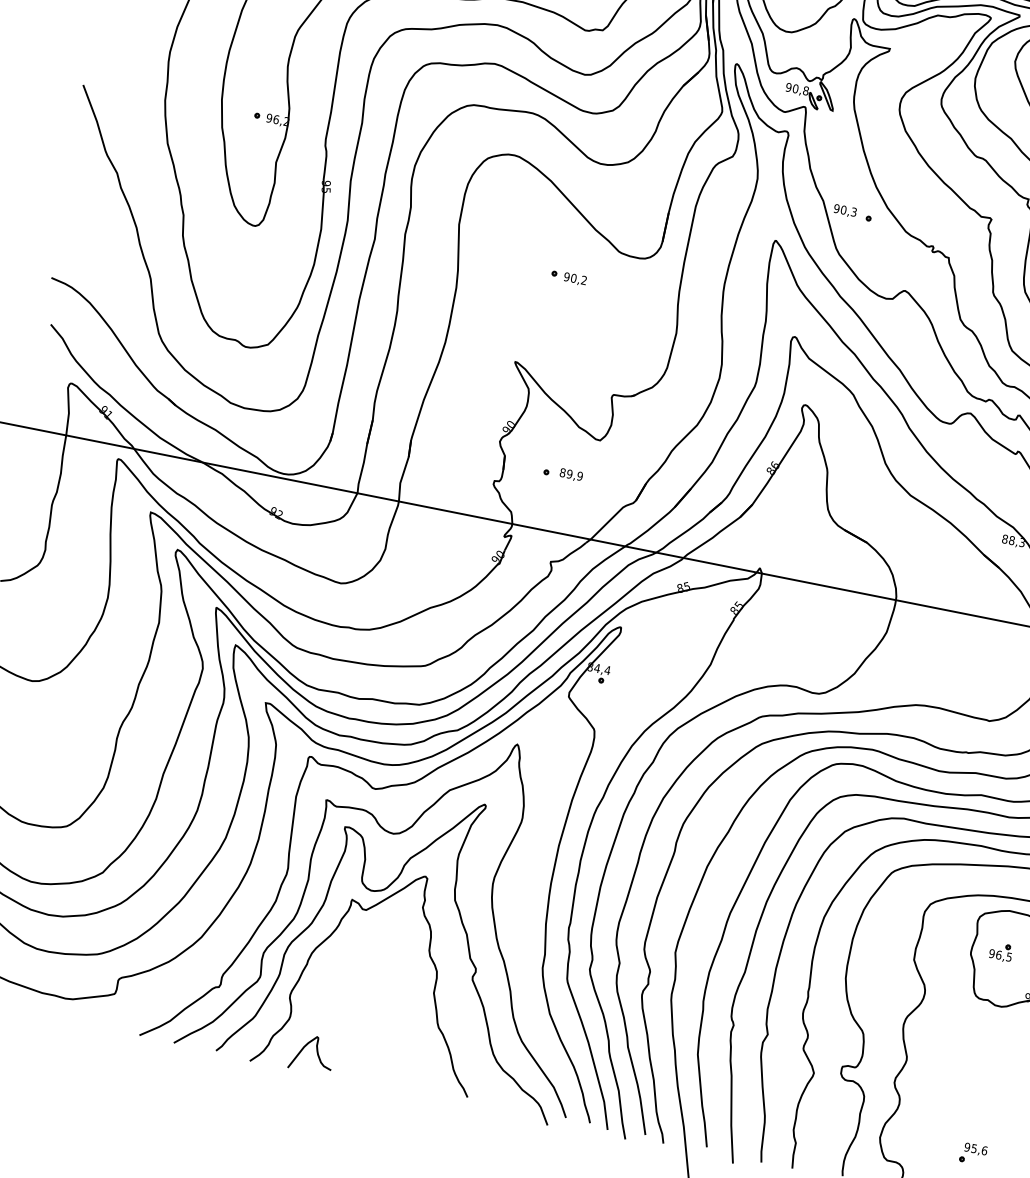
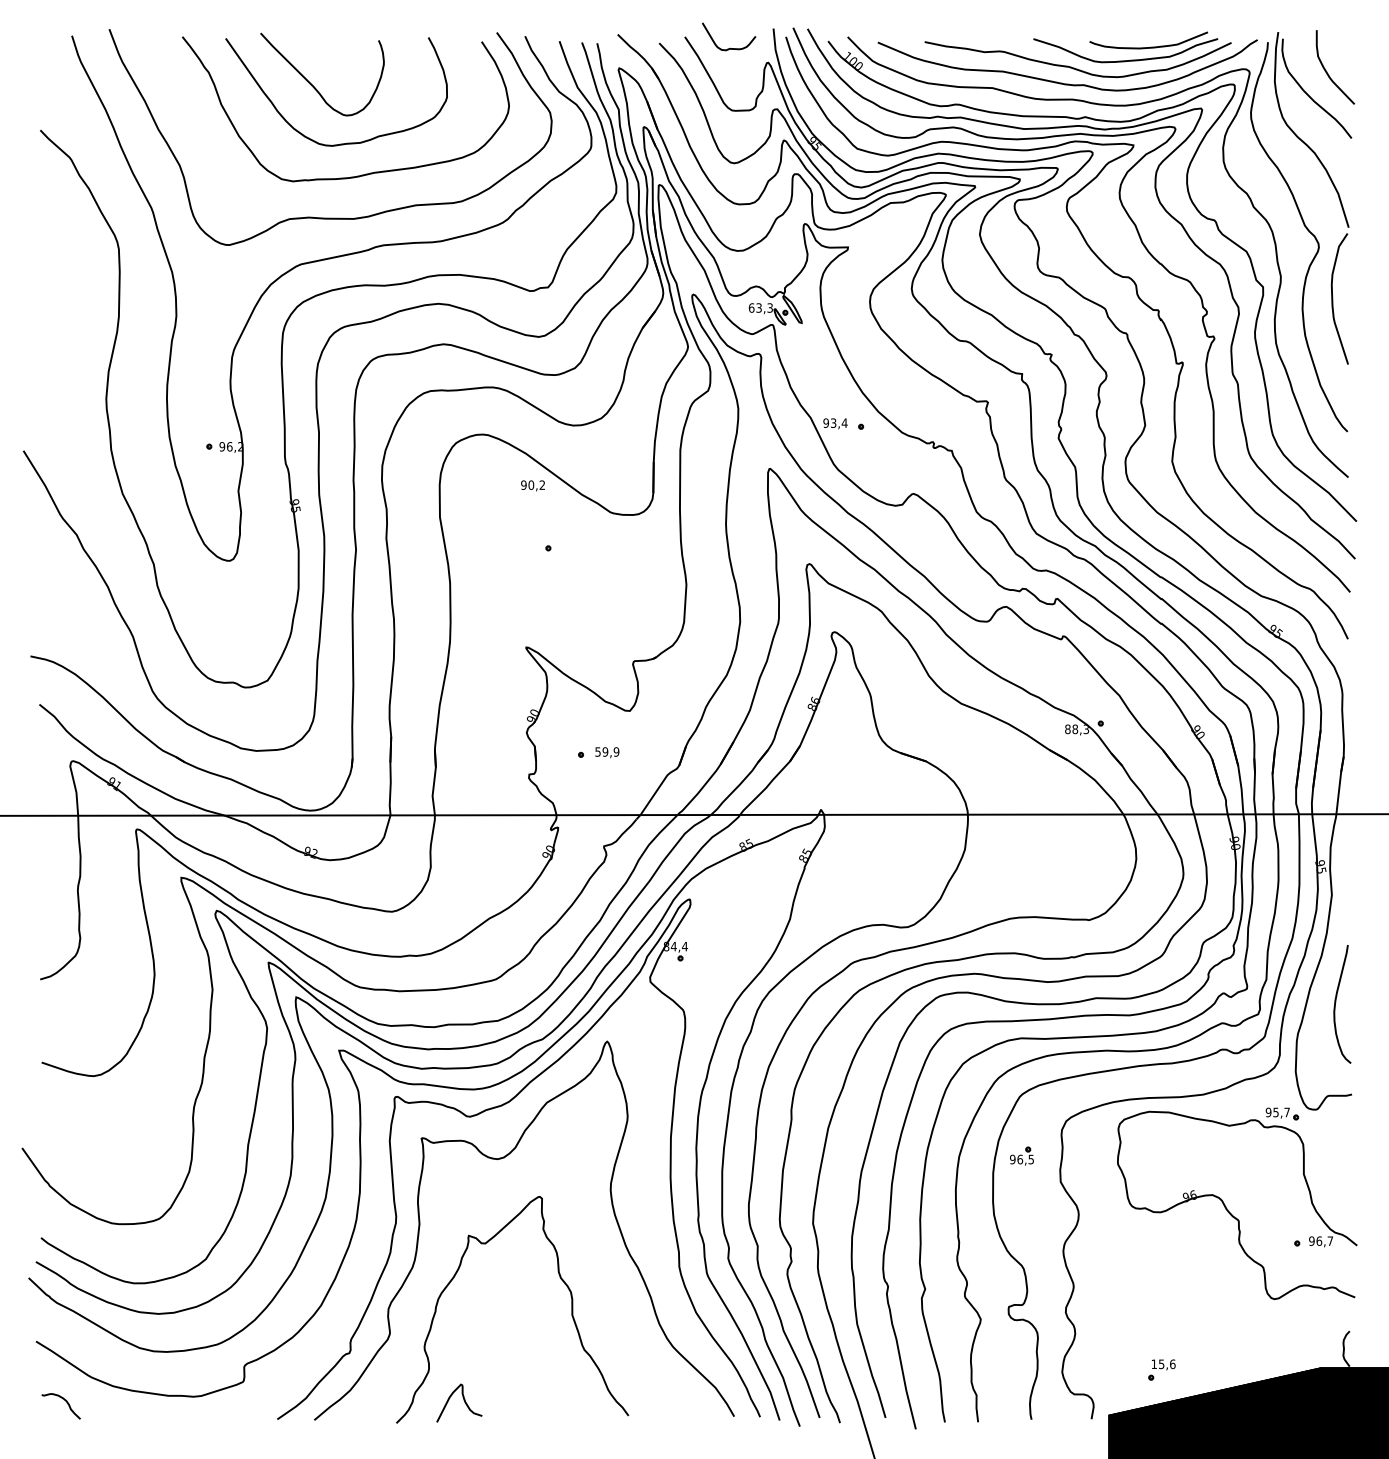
text: (797, 88) -> (760, 307), 90,8 -> 63,3
text: (848, 210) -> (838, 422), 90,3 -> 93,4
text: (574, 278) -> (532, 485), moved
text: (562, 472) -> (597, 751), 89,9 -> 59,9
curve: (460, 922) -> (585, 1236), removed
part: (1000, 951) -> (1021, 1155), moved
text: (967, 1147) -> (1154, 1364), 95,6 -> 15,6

